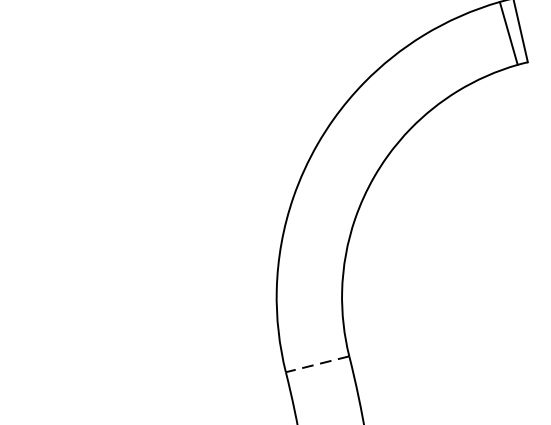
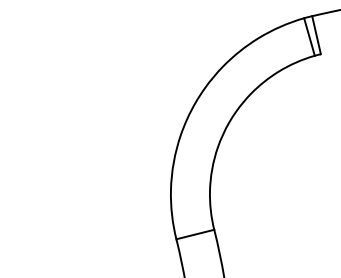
line: (317, 364) -> (195, 234), dashed -> solid

